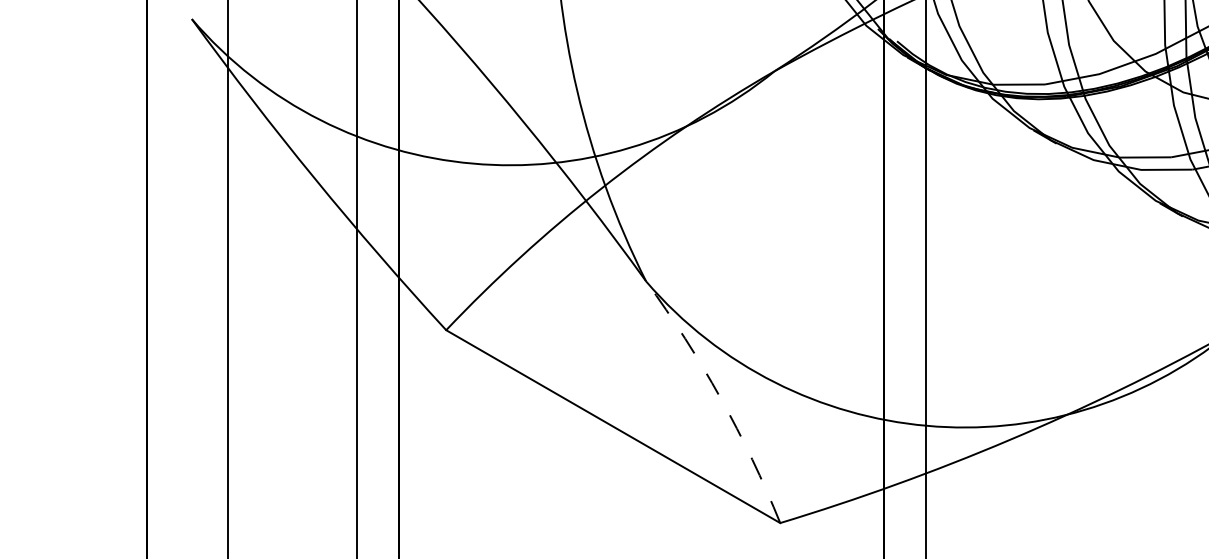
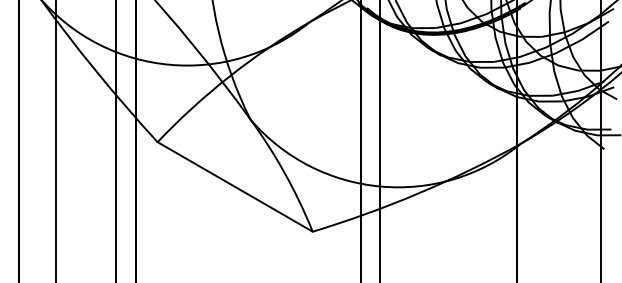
arc: (721, 397) -> (285, 173), dashed -> solid

